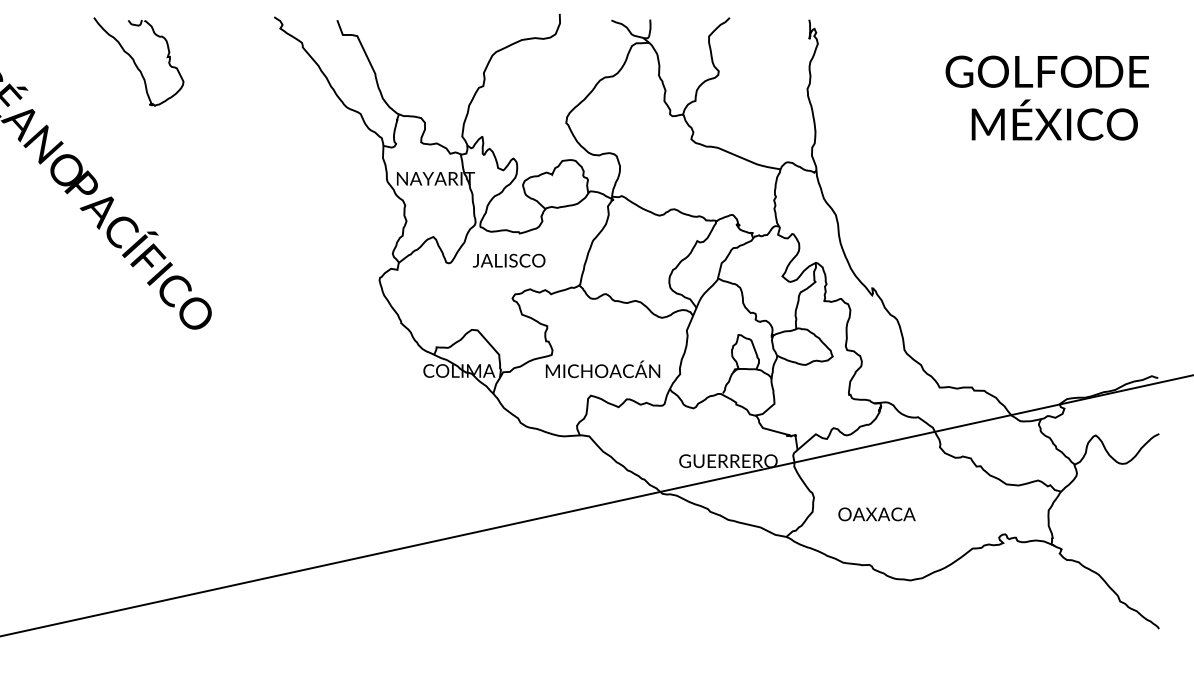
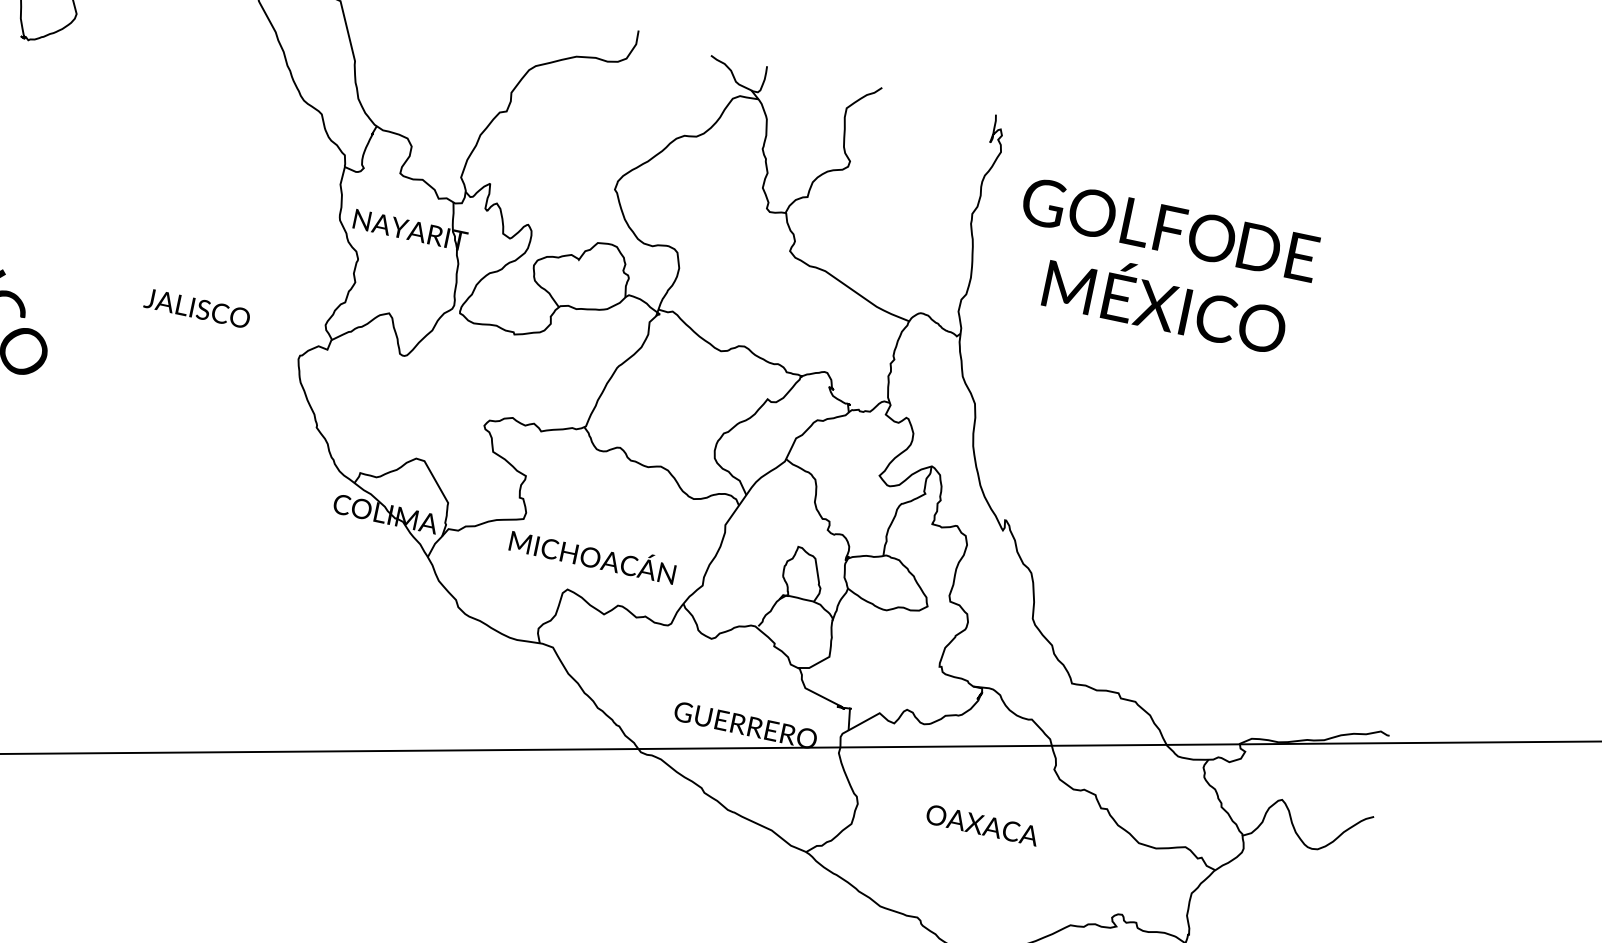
text: (1046, 97) -> (1161, 266), moved
text: (508, 260) -> (196, 308), moved
text: (876, 514) -> (981, 825), moved

